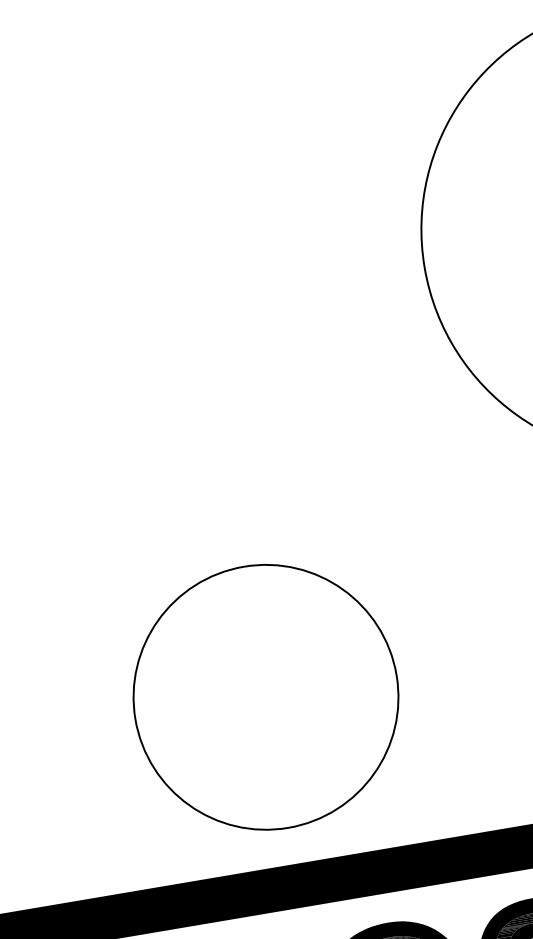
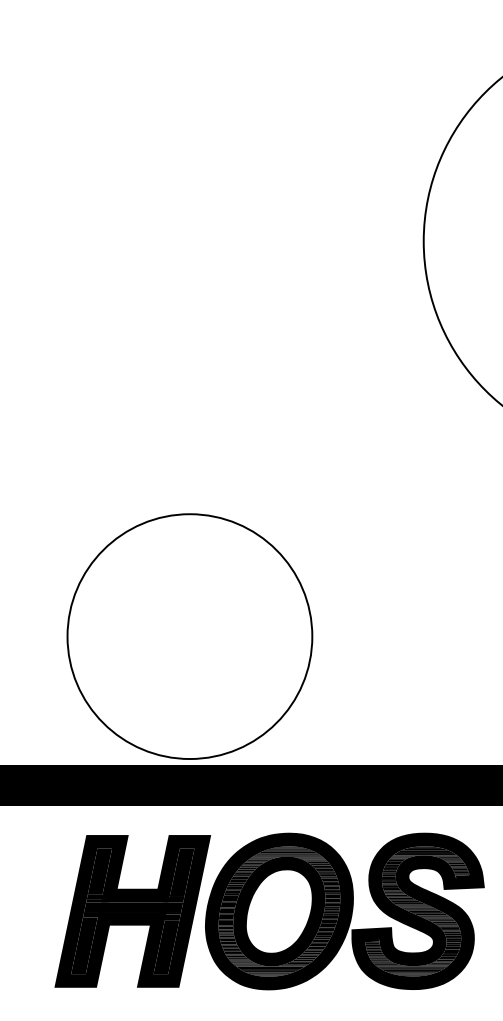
part: (265, 697) -> (189, 636), moved

